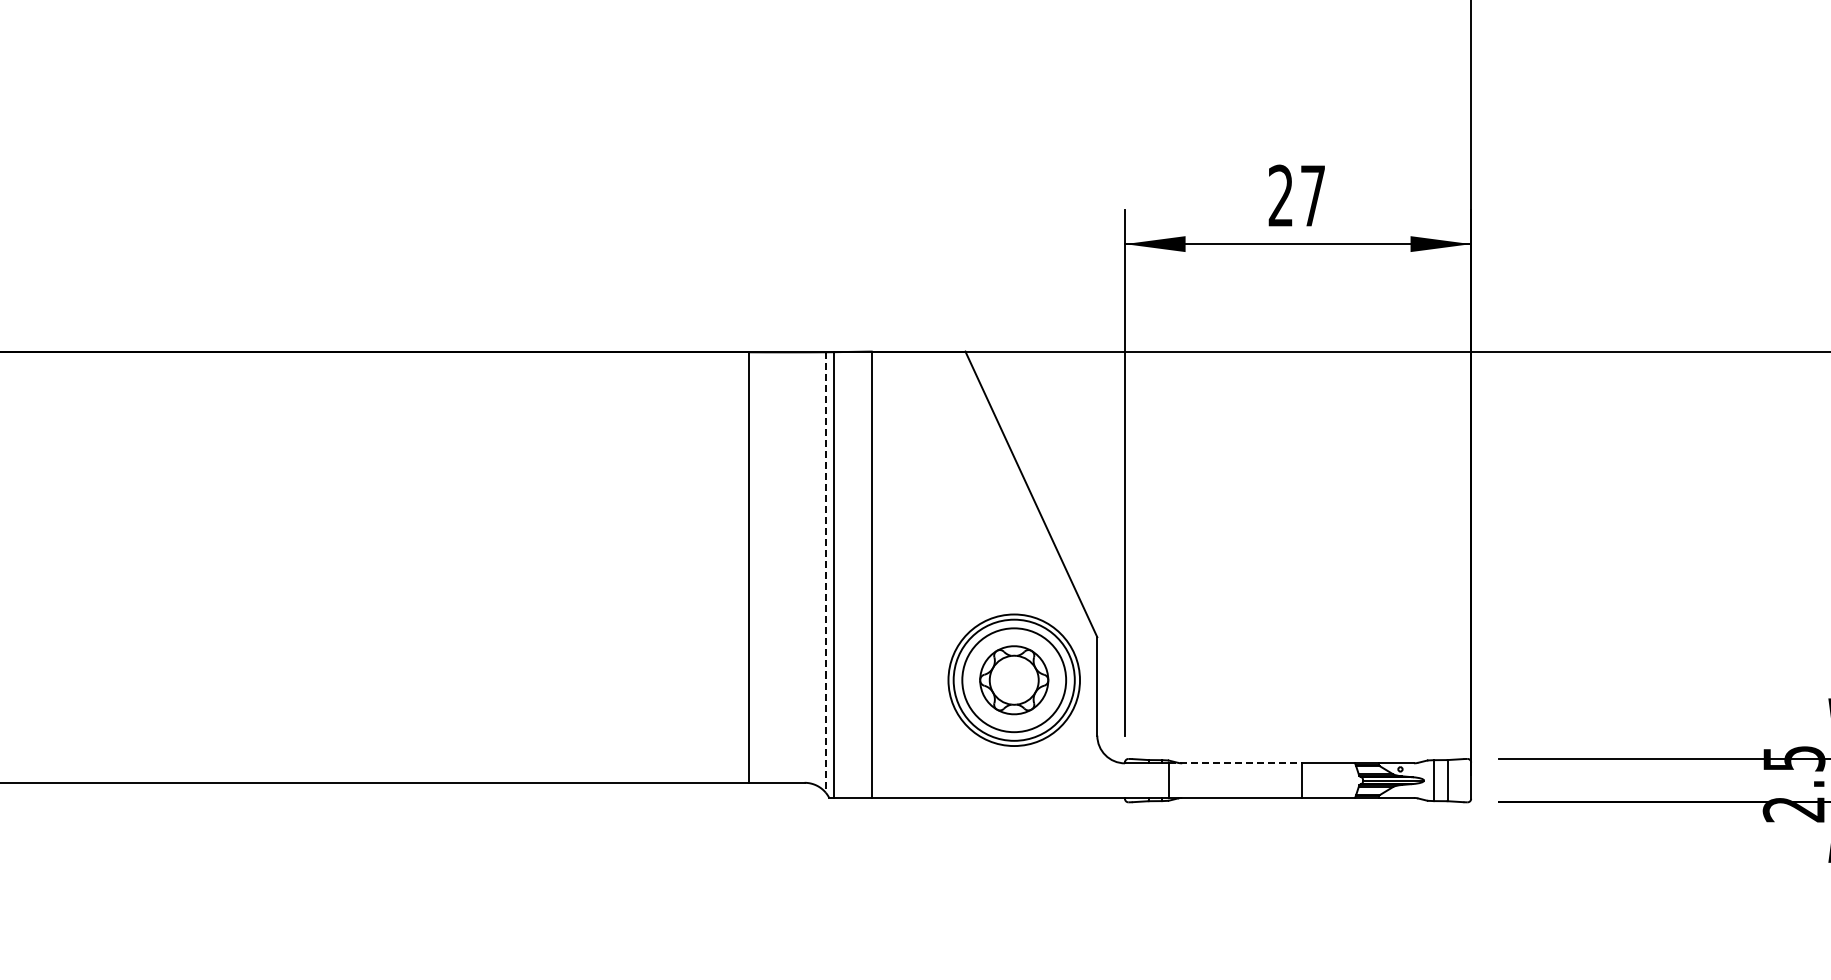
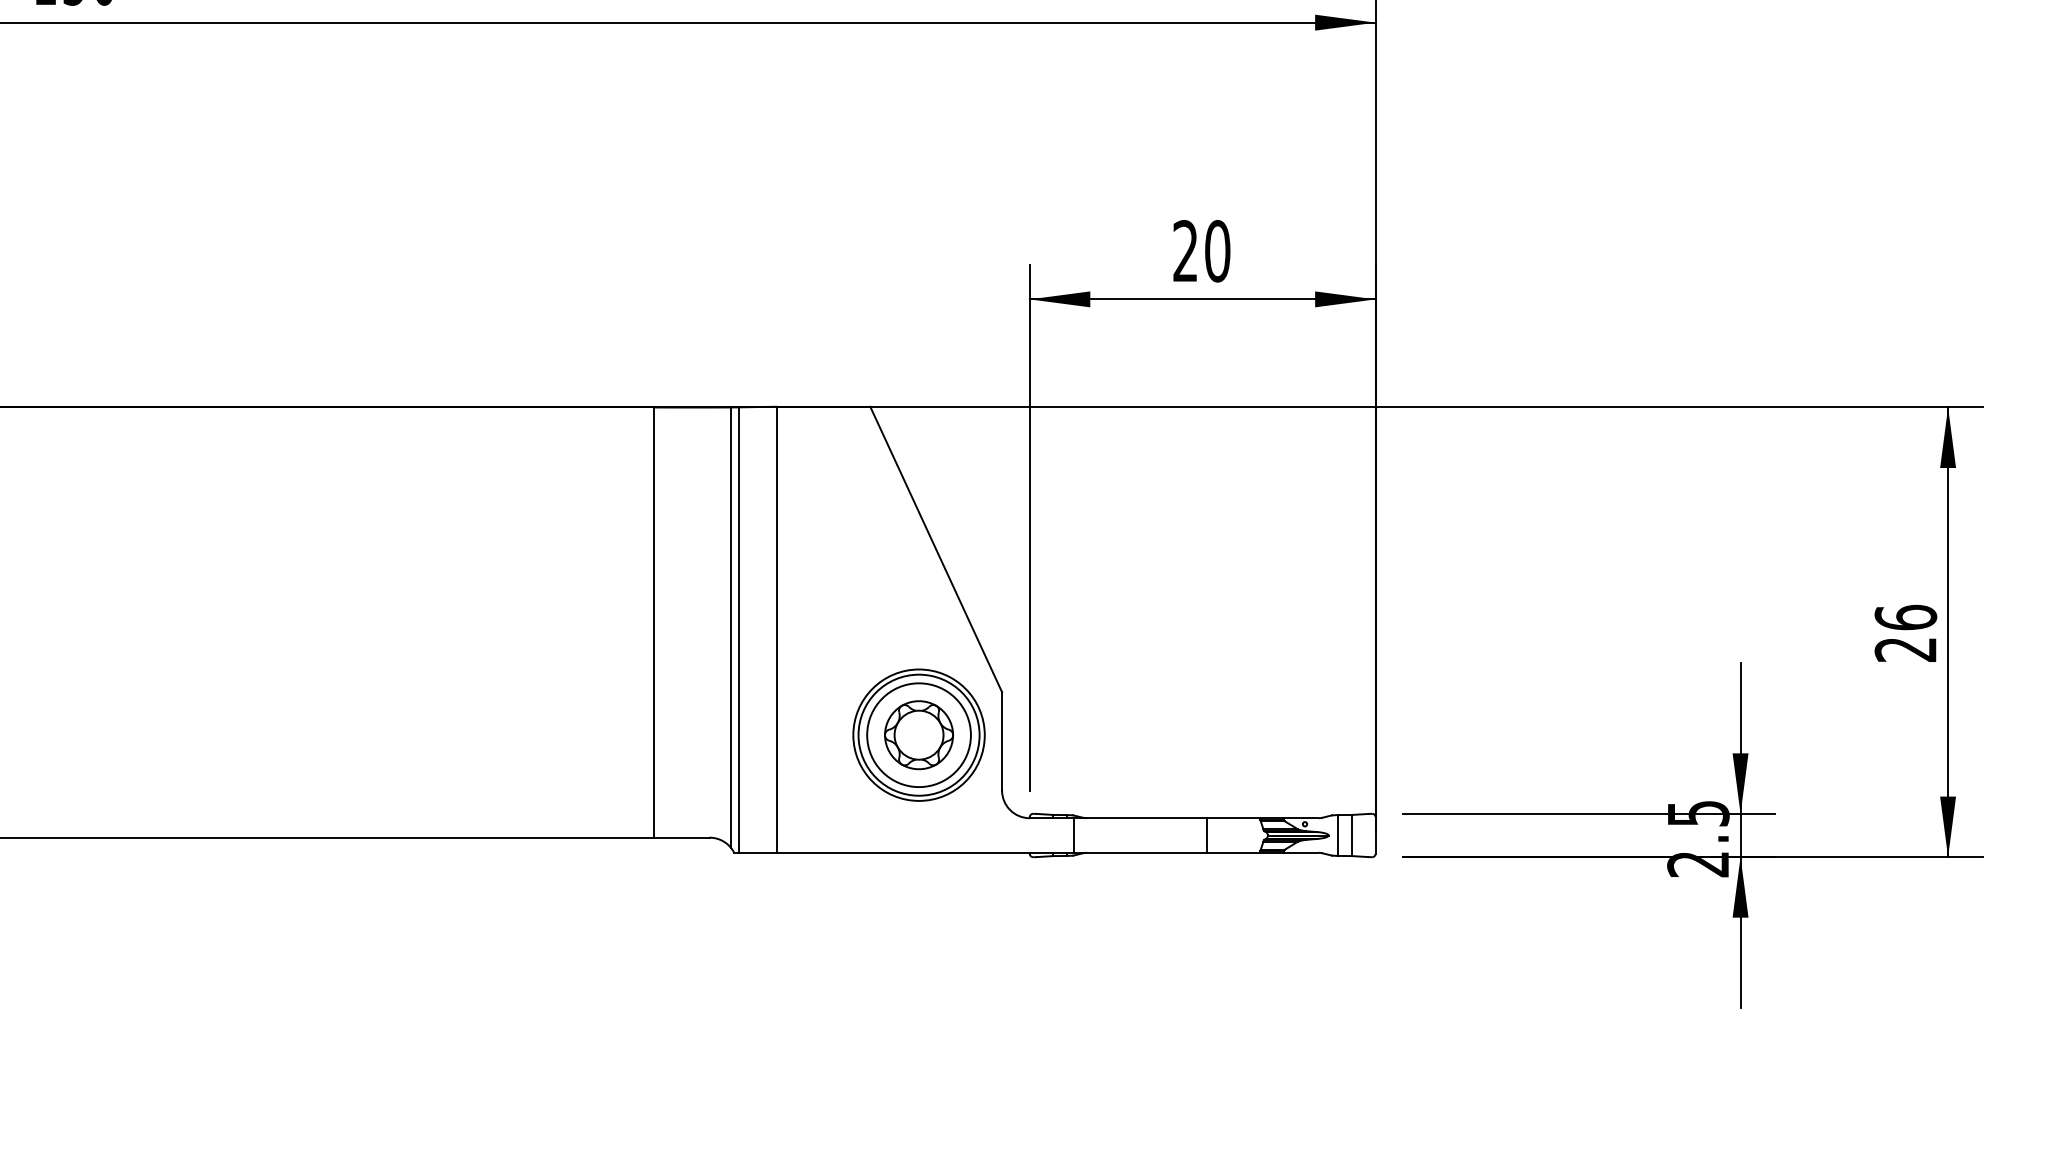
text: (1312, 196) -> (1217, 251), 27 -> 20
line: (825, 573) -> (730, 628), dashed -> solid
line: (1235, 763) -> (1140, 818), dashed -> solid

